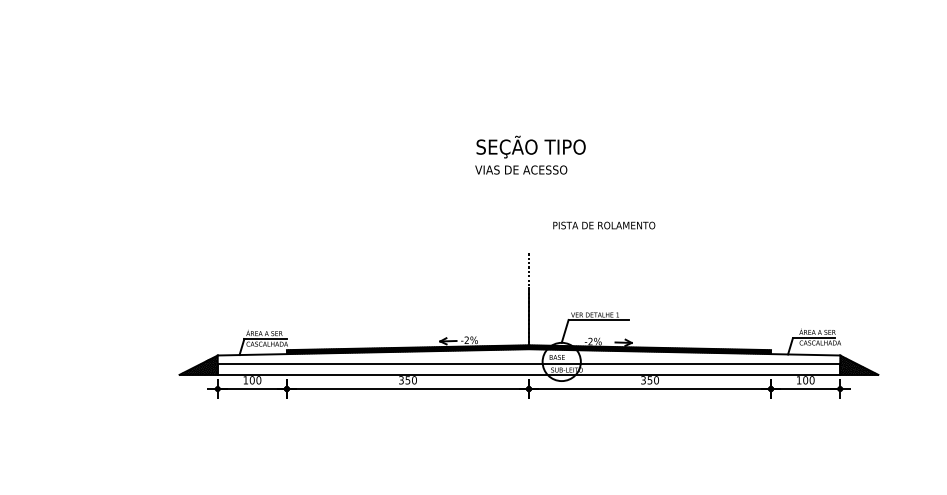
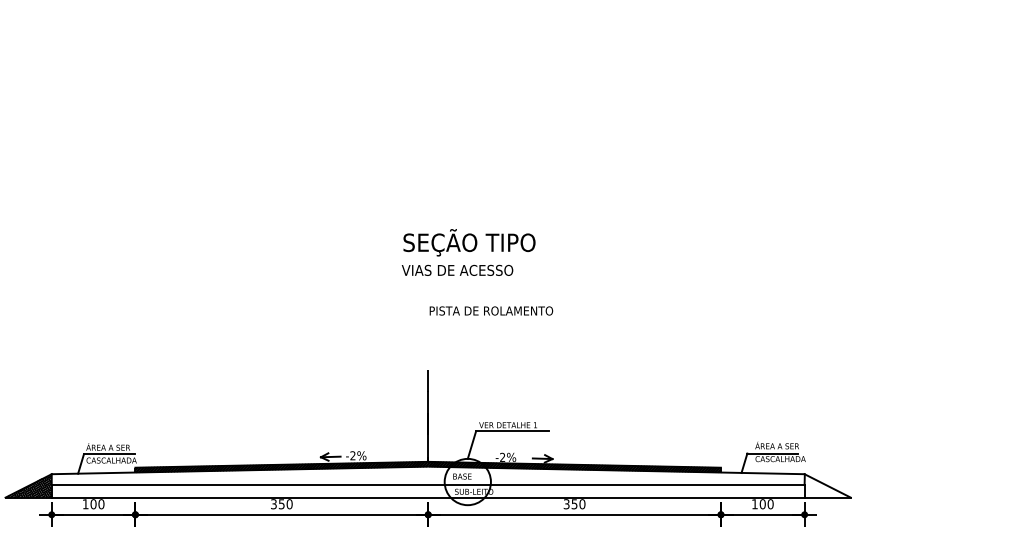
text: (530, 154) -> (468, 251), moved
text: (604, 225) -> (491, 310), moved
hatch: (858, 364) -> (826, 485), removed

